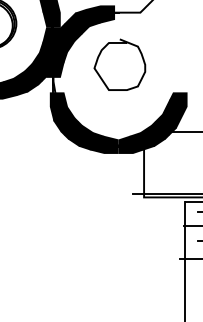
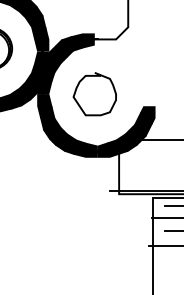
curve: (99, 59) -> (77, 89), moved
fill: (54, 92) -> (44, 106), added

